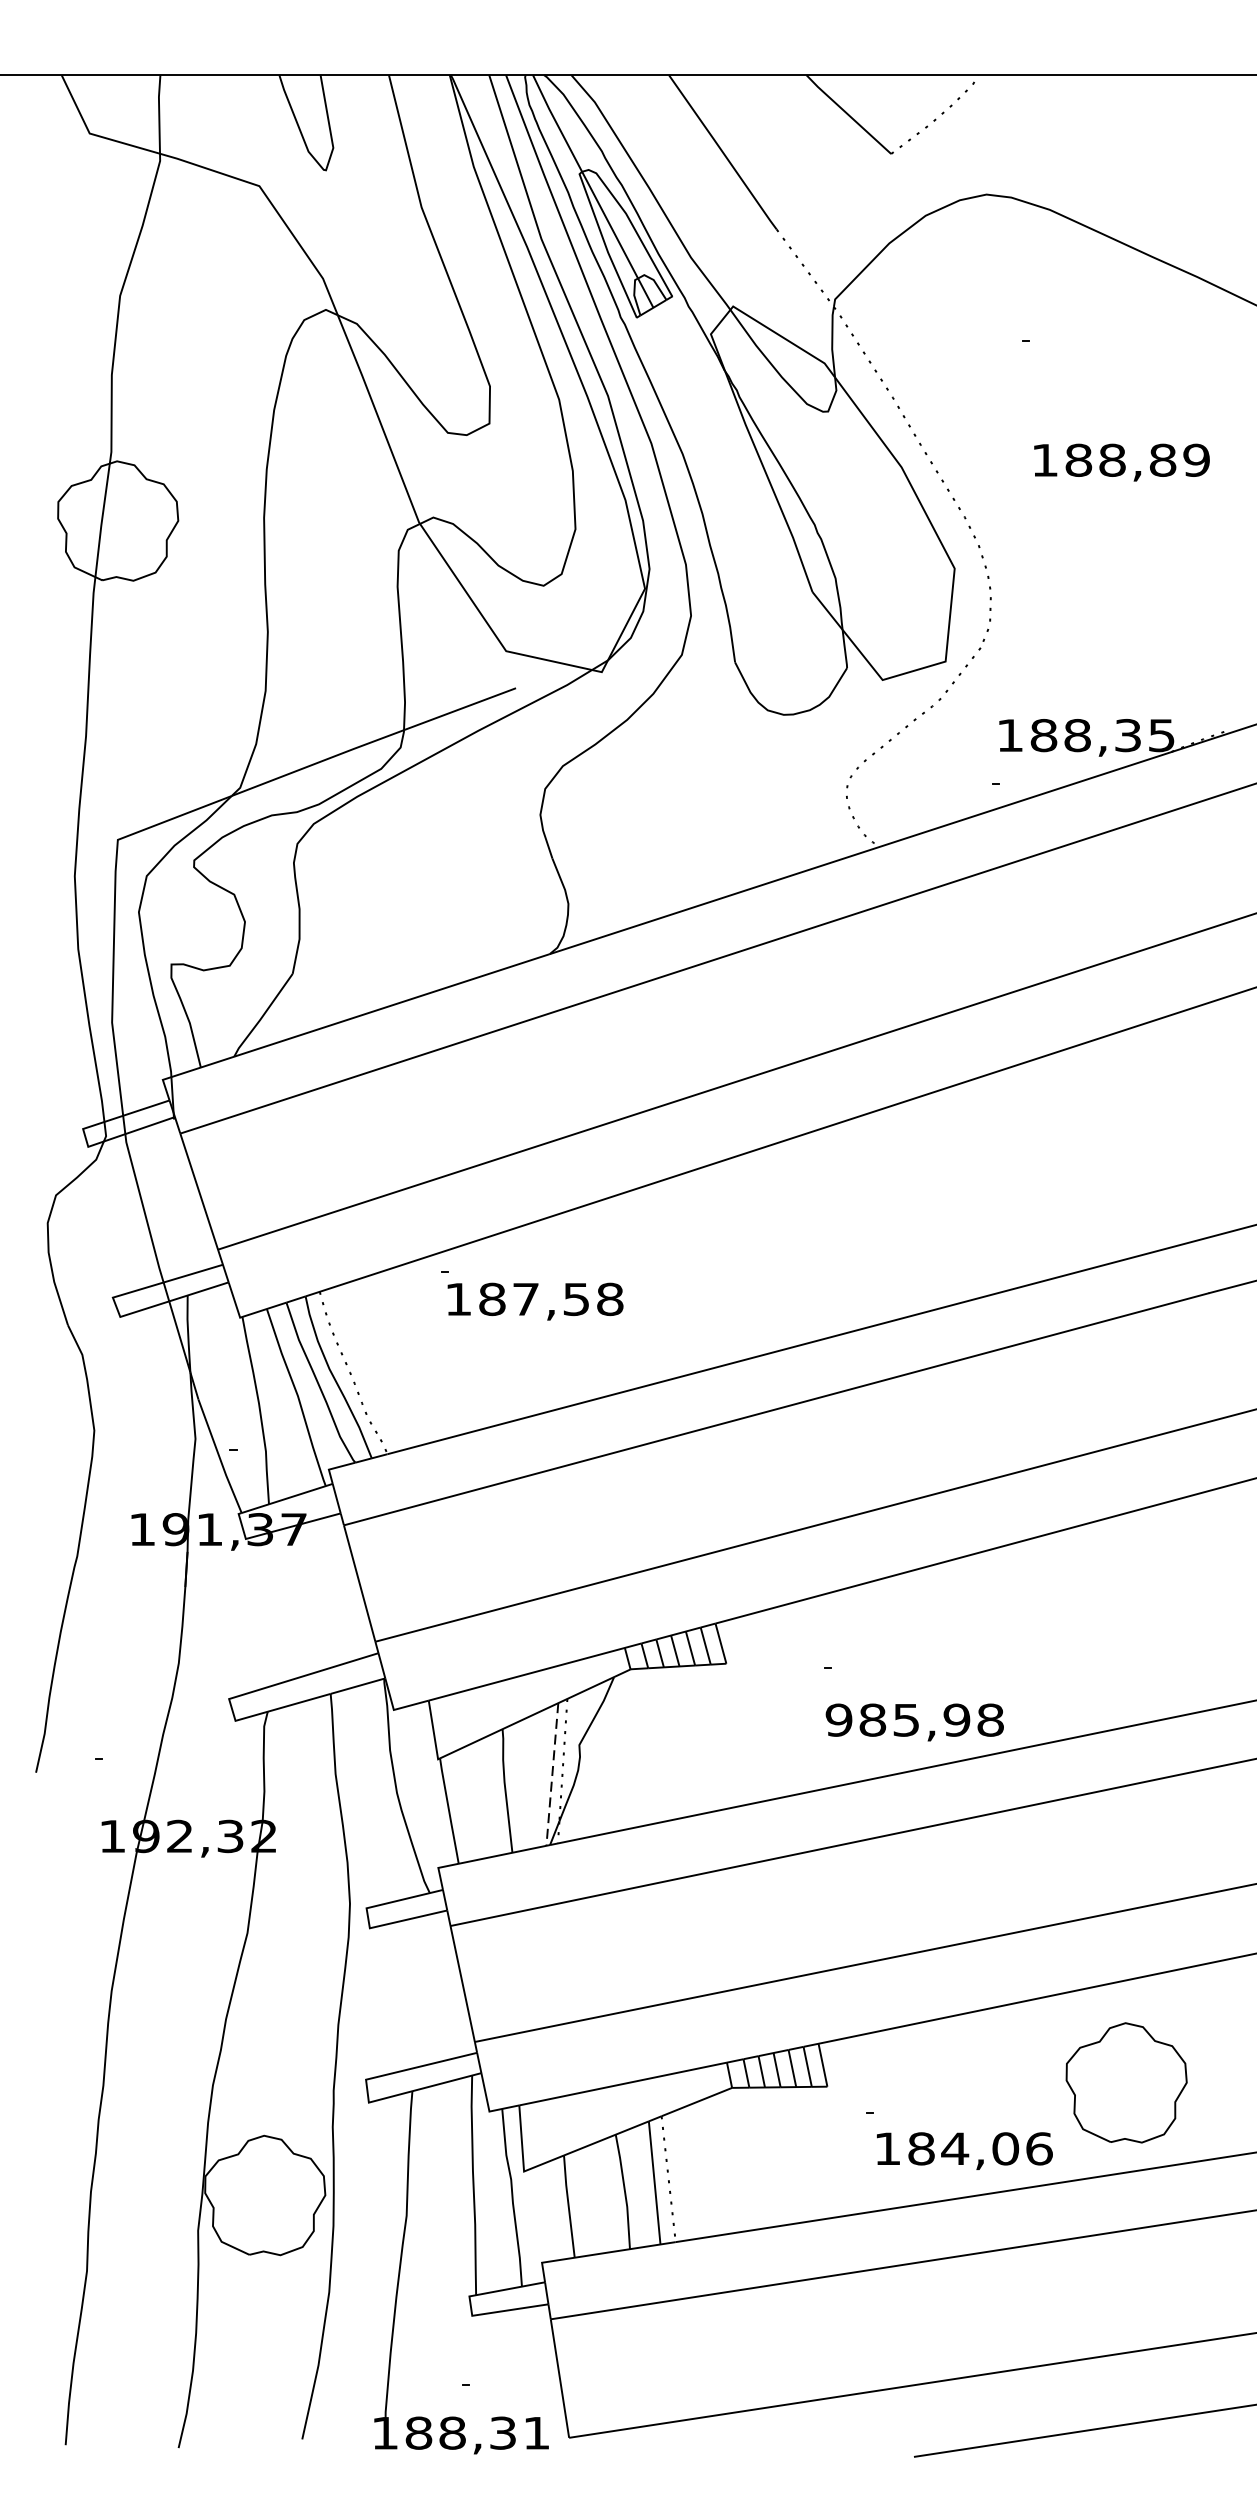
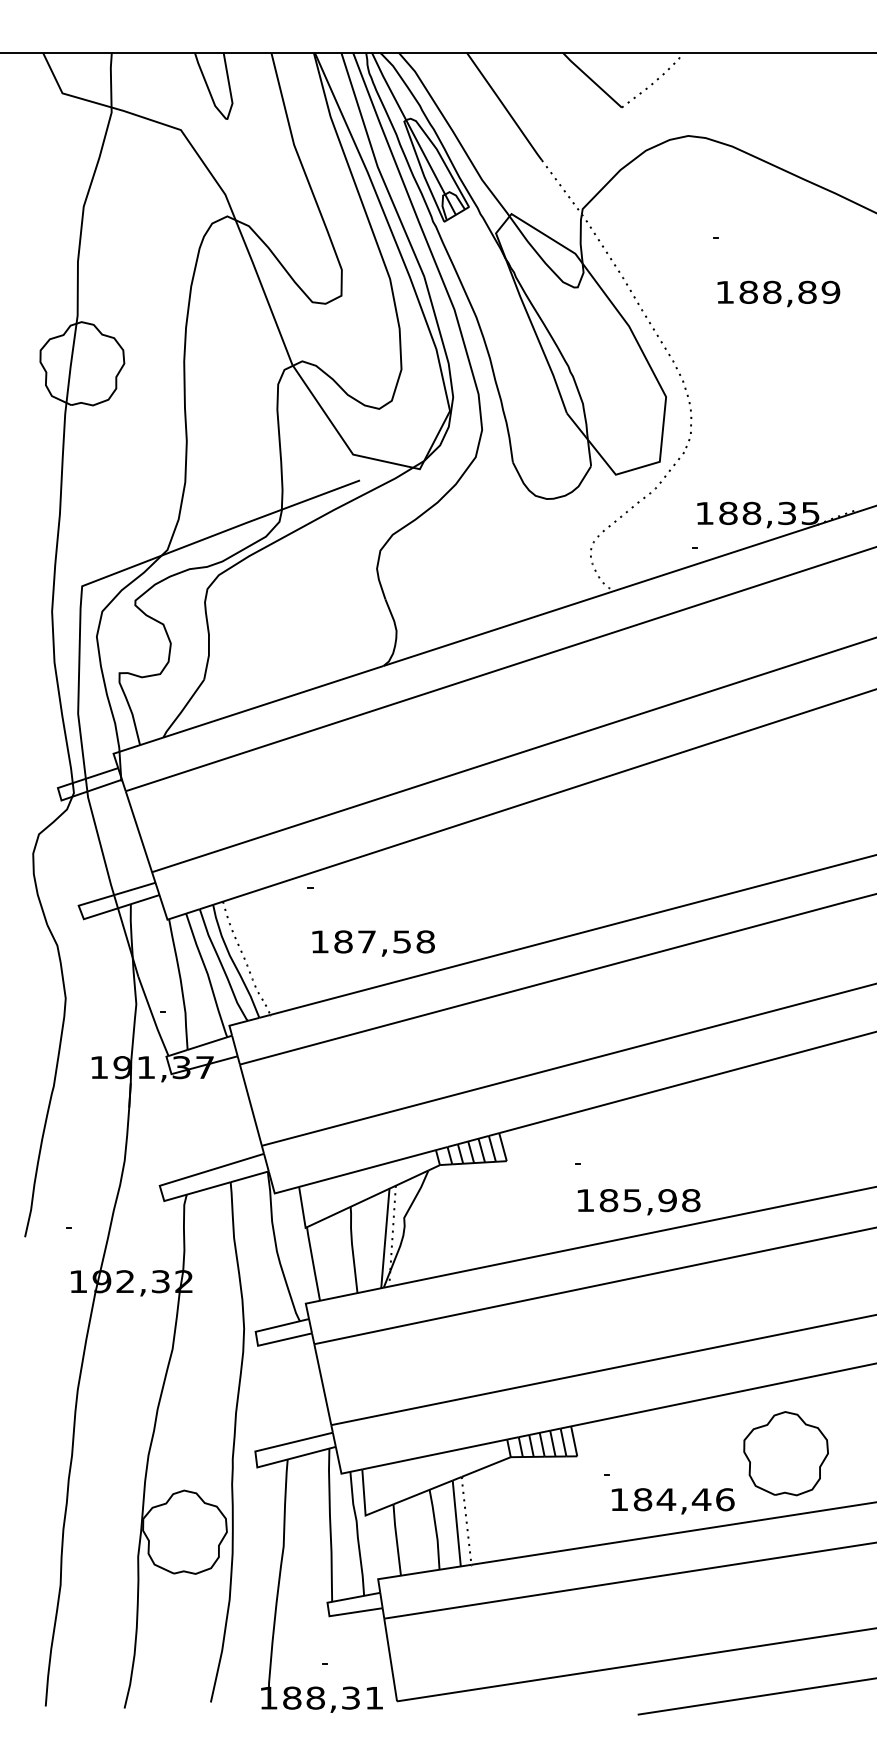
text: (1121, 461) -> (778, 293), moved
text: (535, 1301) -> (373, 943), moved
text: (839, 1720) -> (585, 1200), 985,98 -> 185,98
line: (552, 1774) -> (385, 1238), dashed -> solid
text: (1005, 2148) -> (701, 1499), 184,06 -> 184,46

